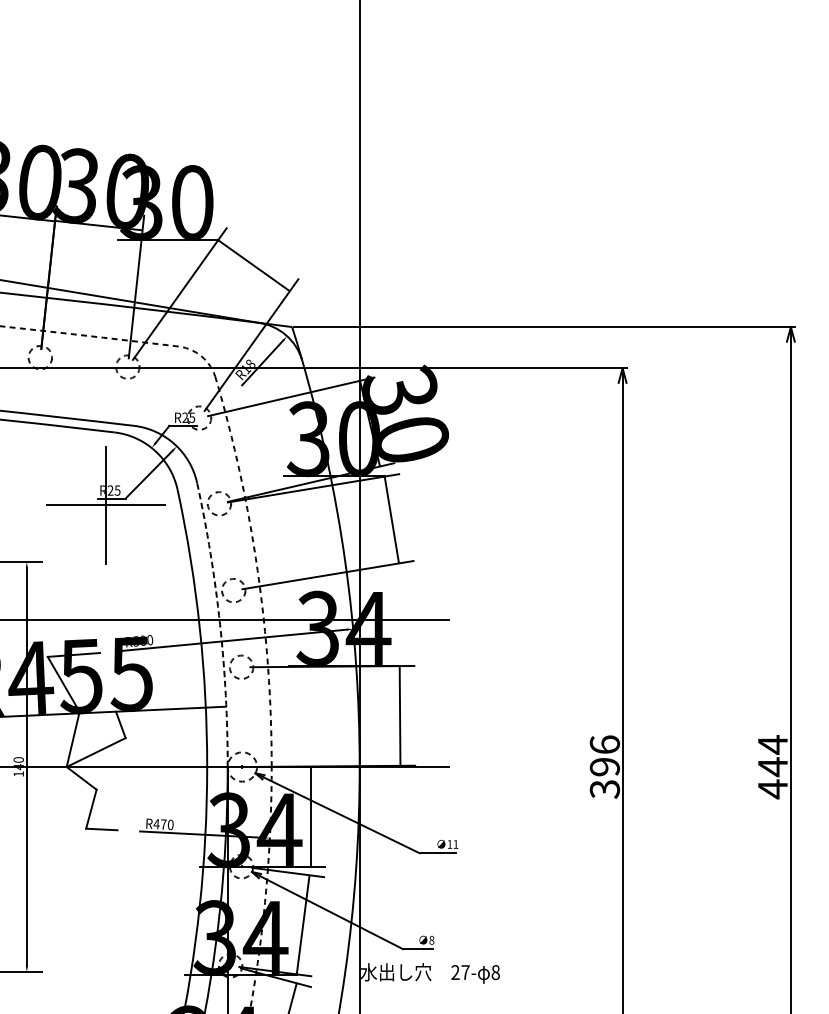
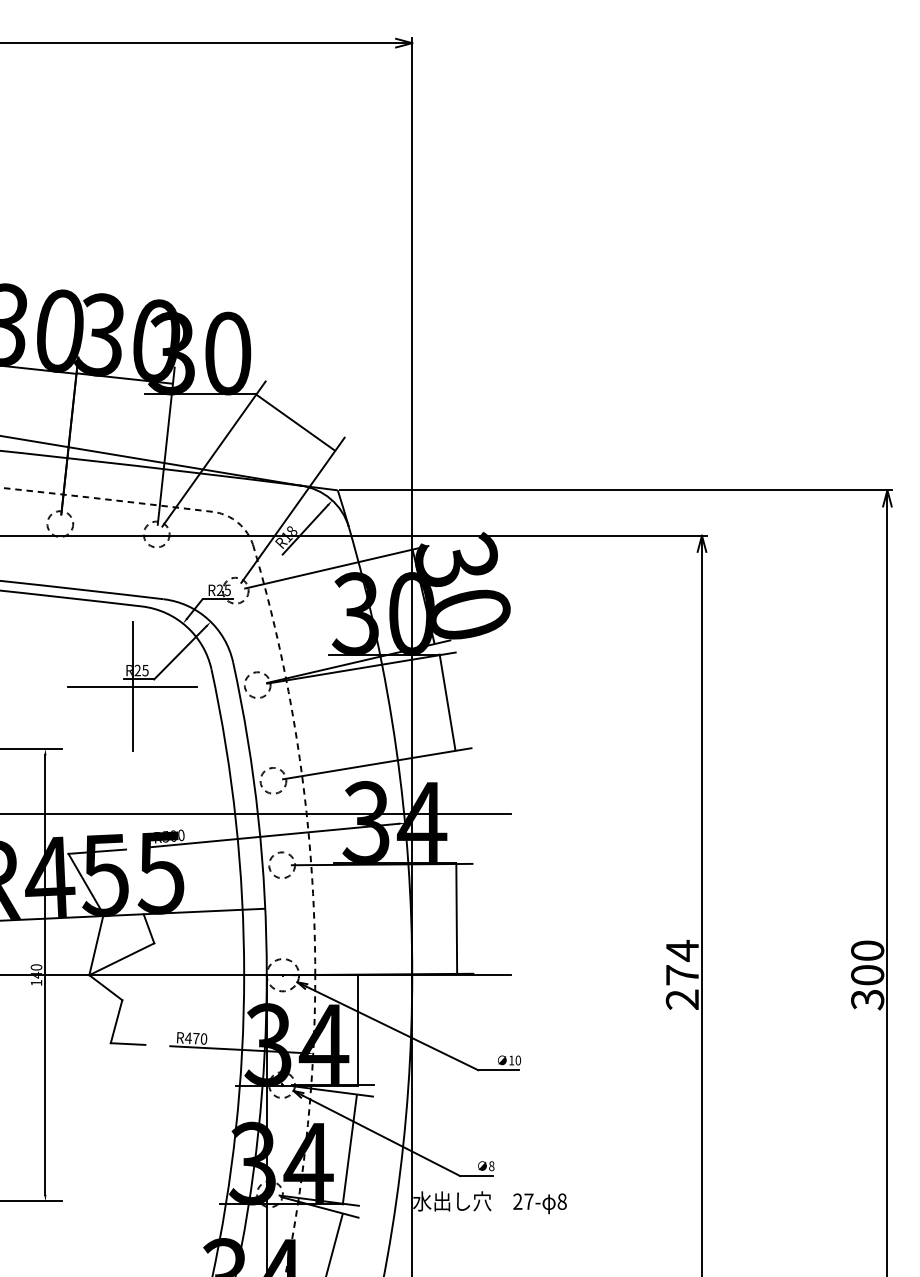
arc: (220, 623) -> (258, 817), dashed -> solid
text: (604, 766) -> (682, 974), 396 -> 274
text: (772, 766) -> (867, 974), 444 -> 300
text: (456, 844) -> (518, 1060), 11 -> 10

